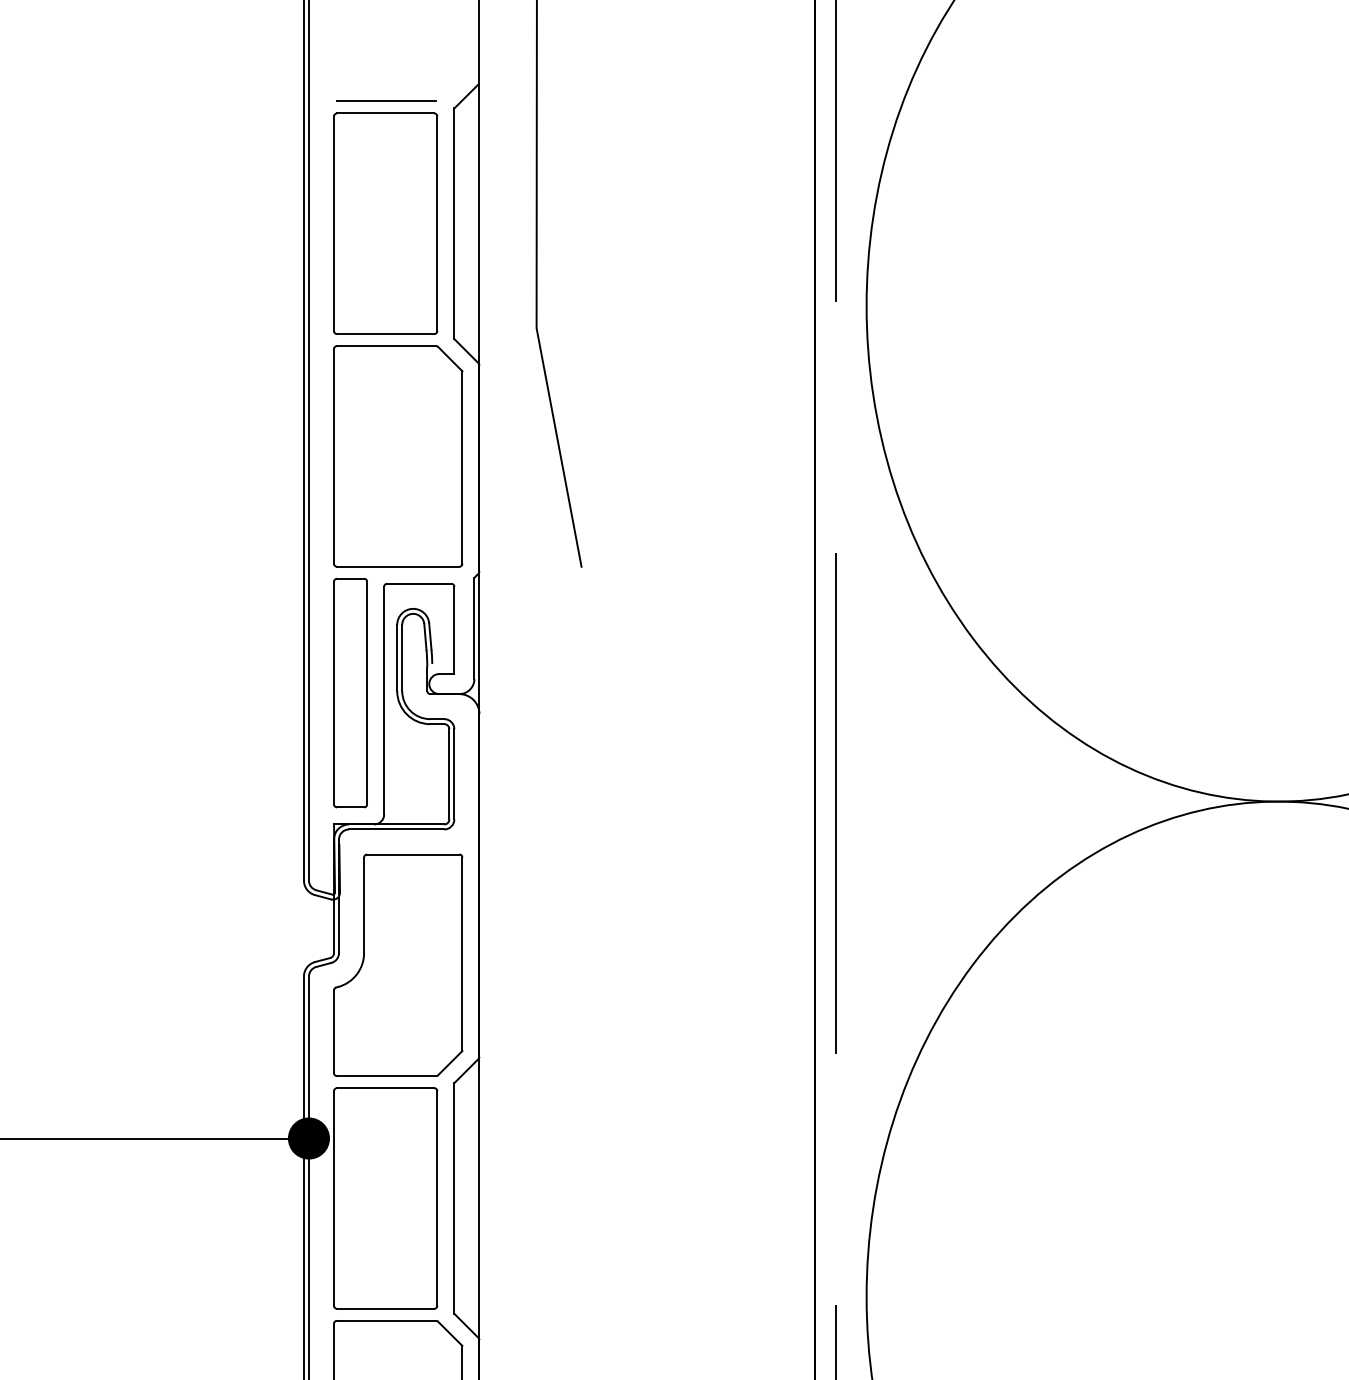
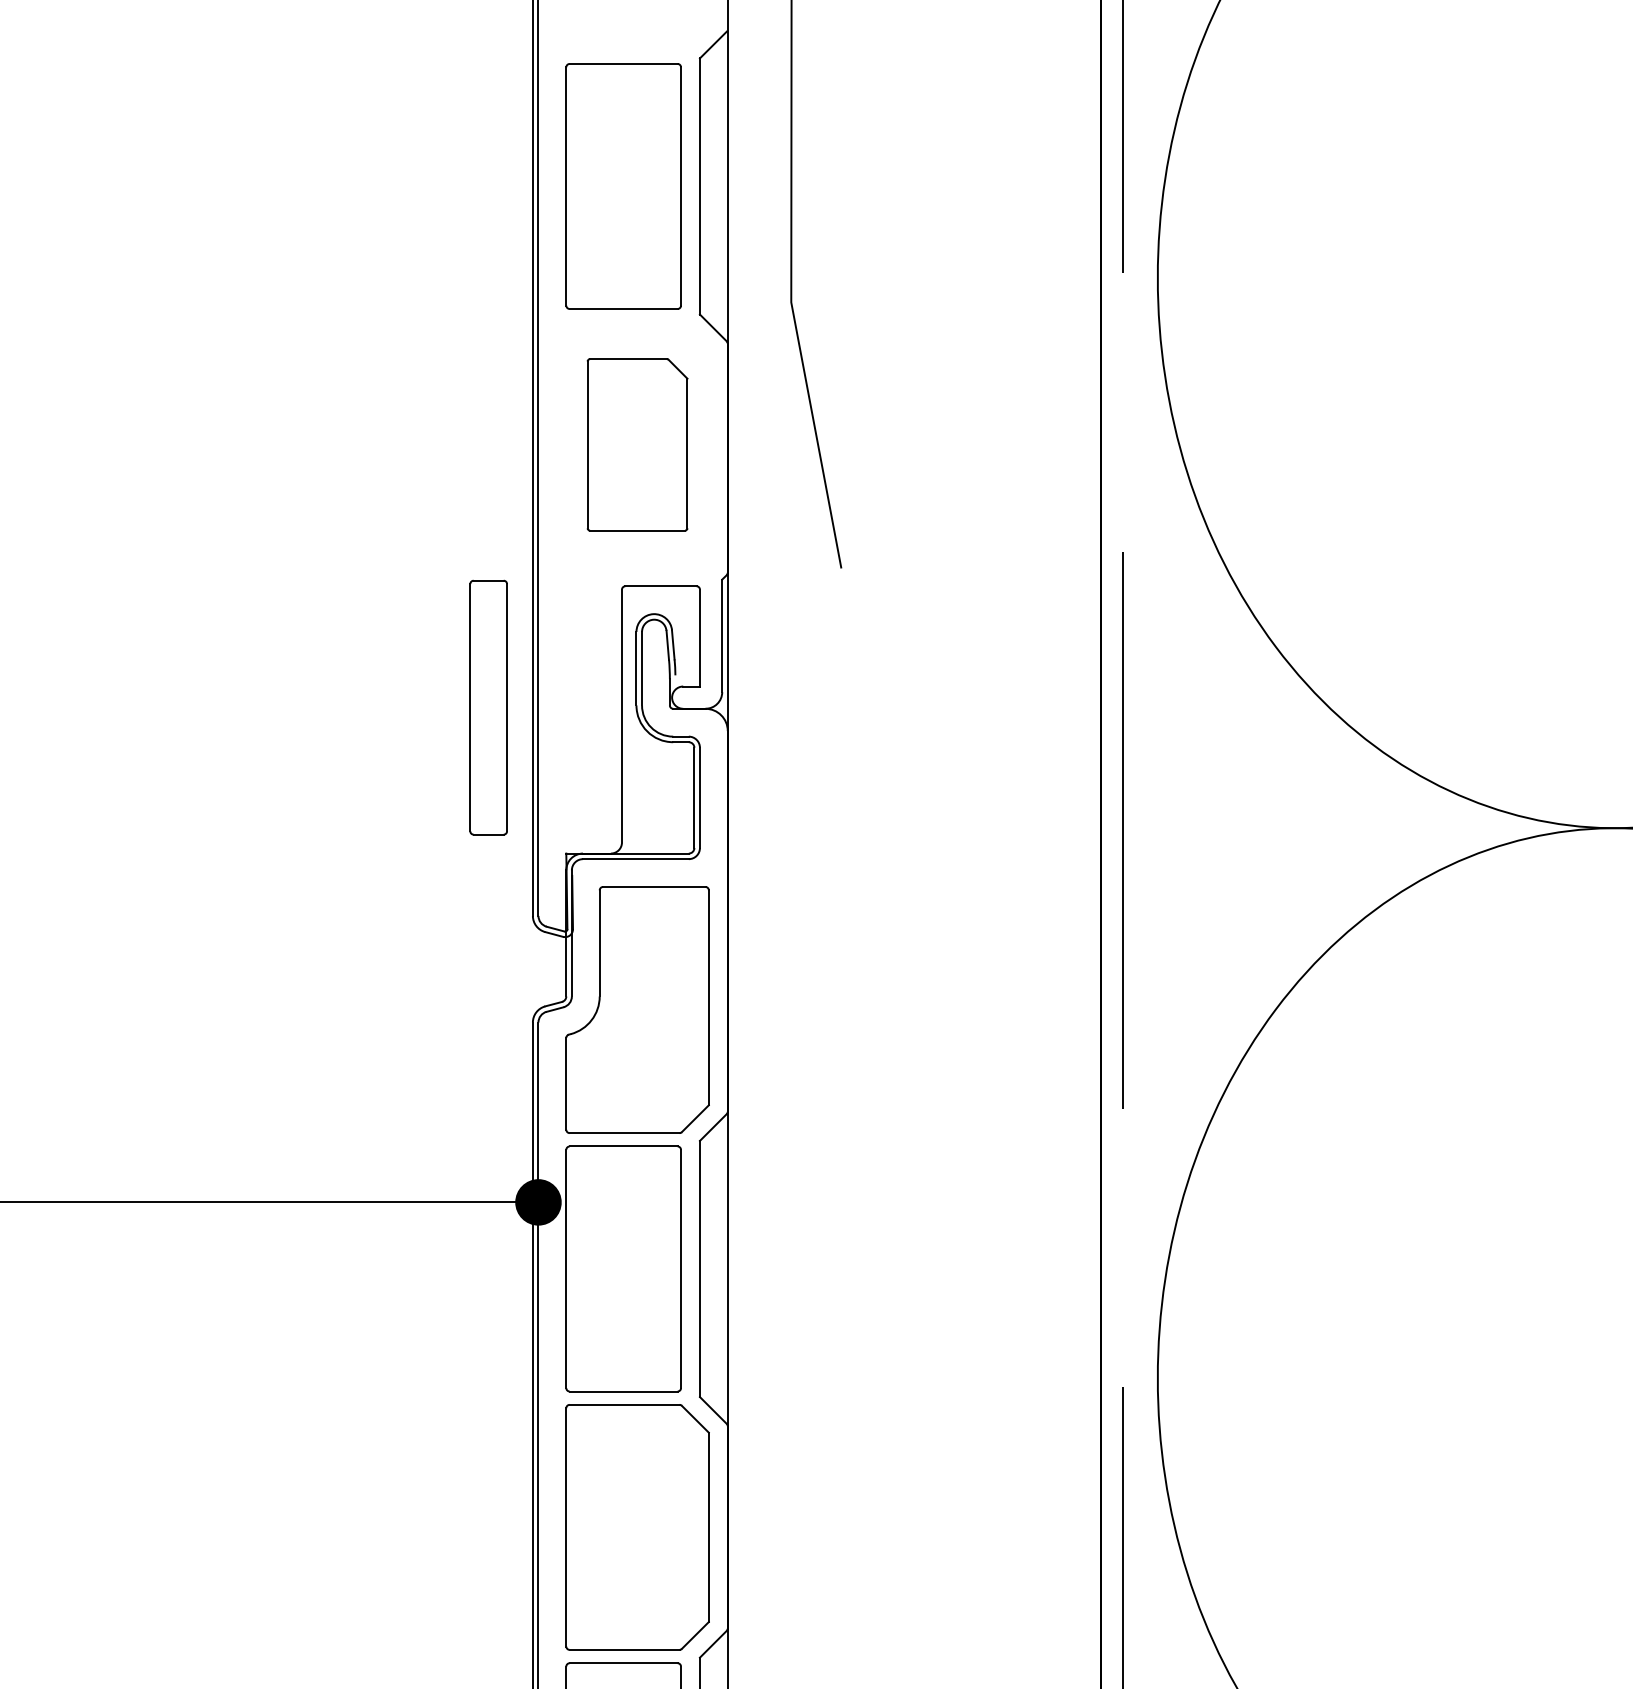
line: (386, 101) -> (624, 50), removed
part: (398, 456) -> (637, 444), size x0.7
part: (350, 692) -> (488, 707), moved

